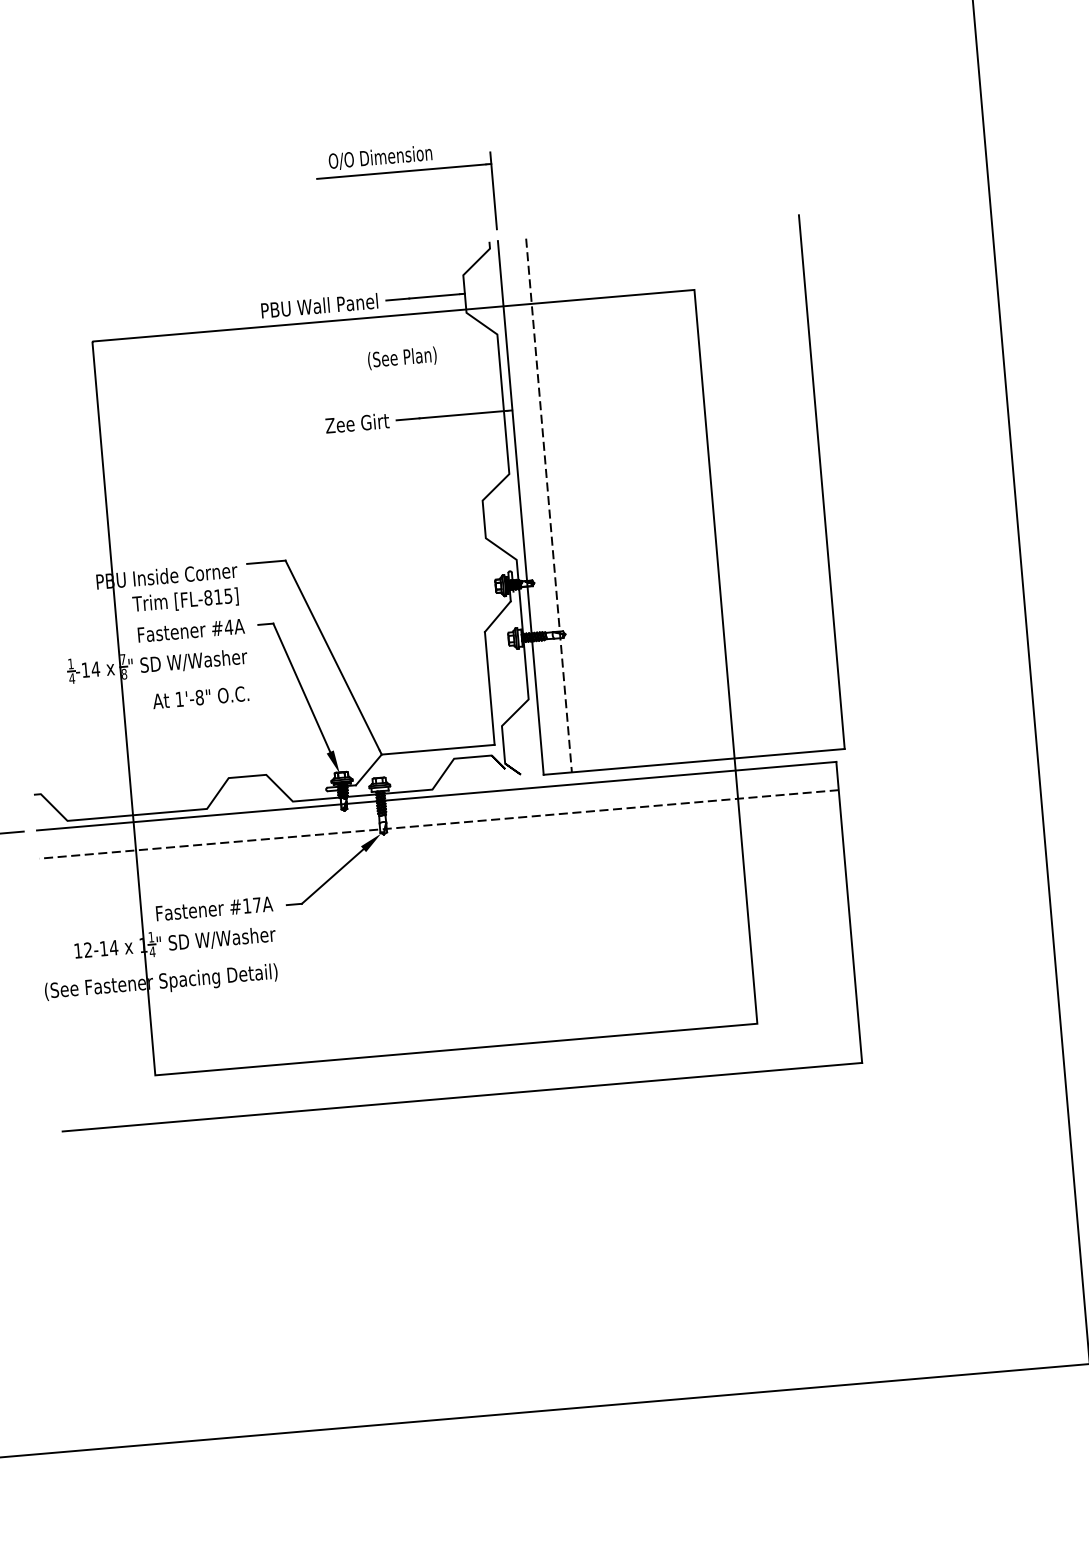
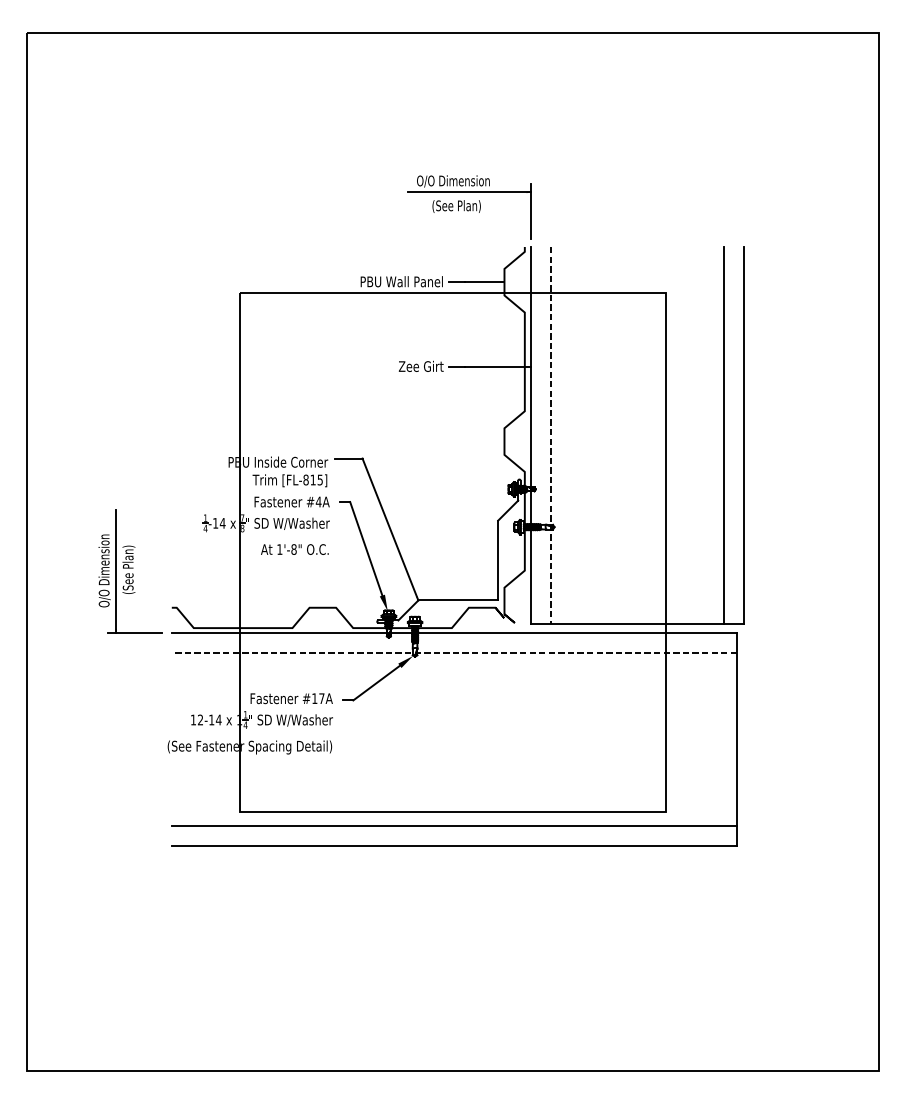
text: (402, 358) -> (456, 206), moved
line: (793, 484) -> (723, 435), added
line: (460, 1068) -> (454, 825), added

